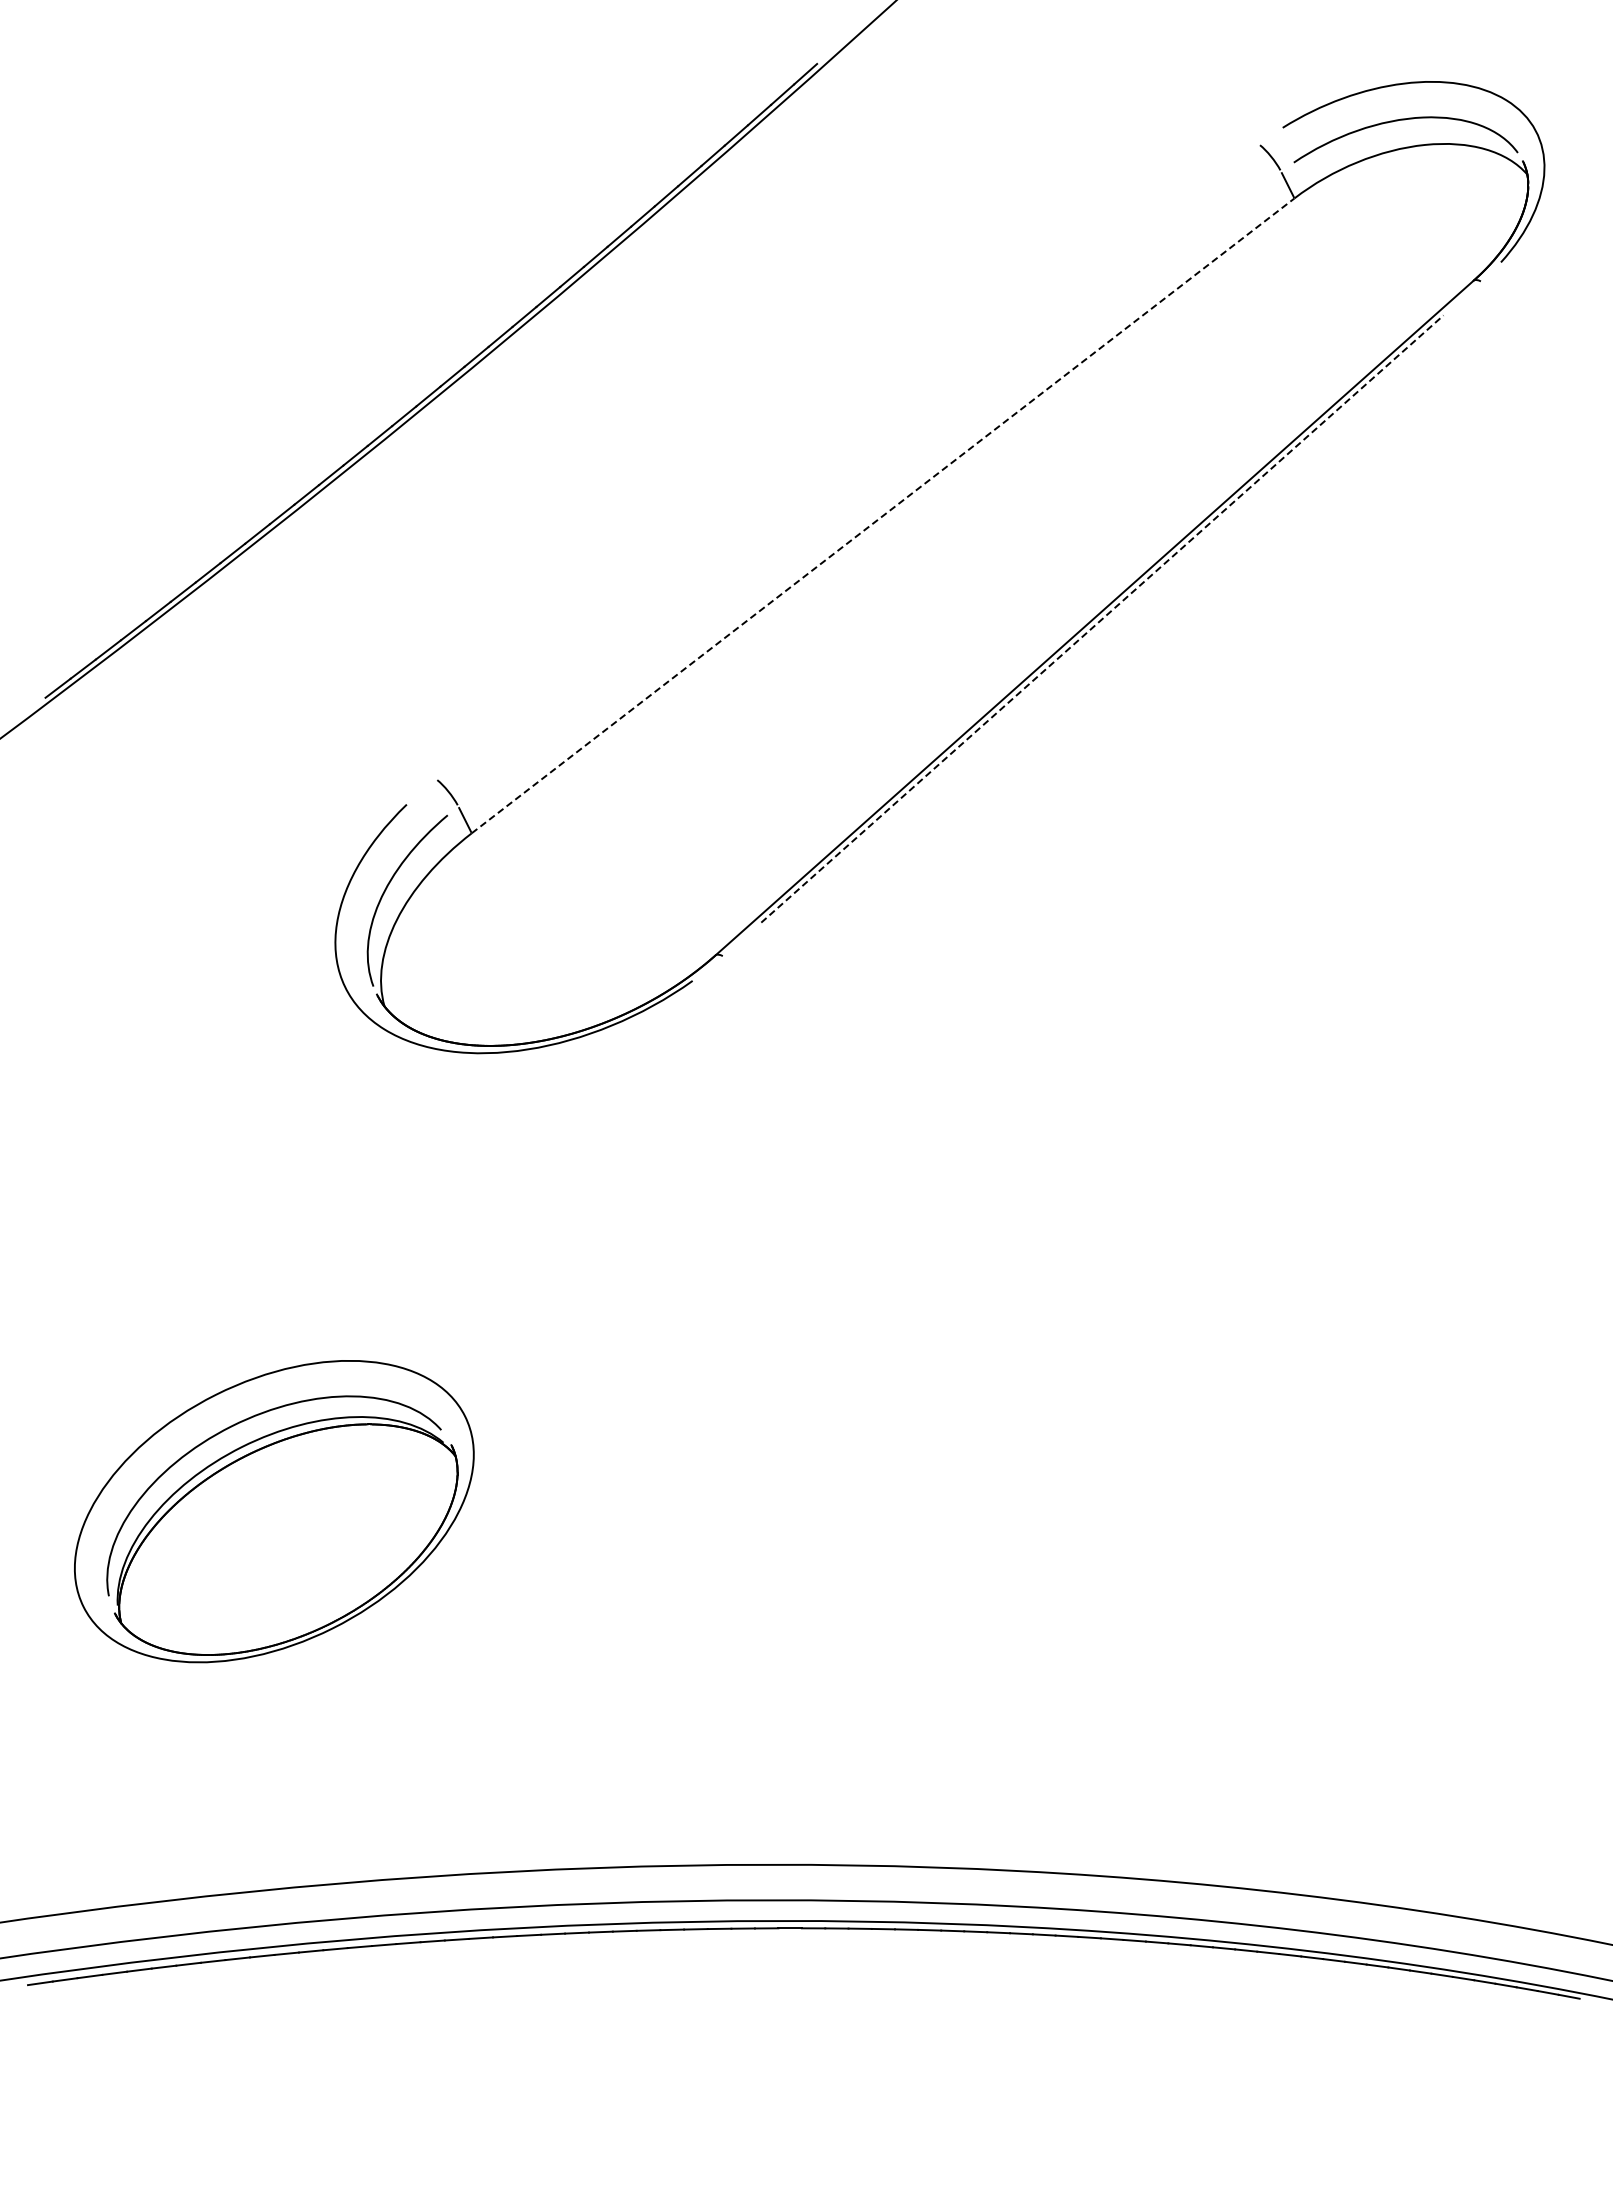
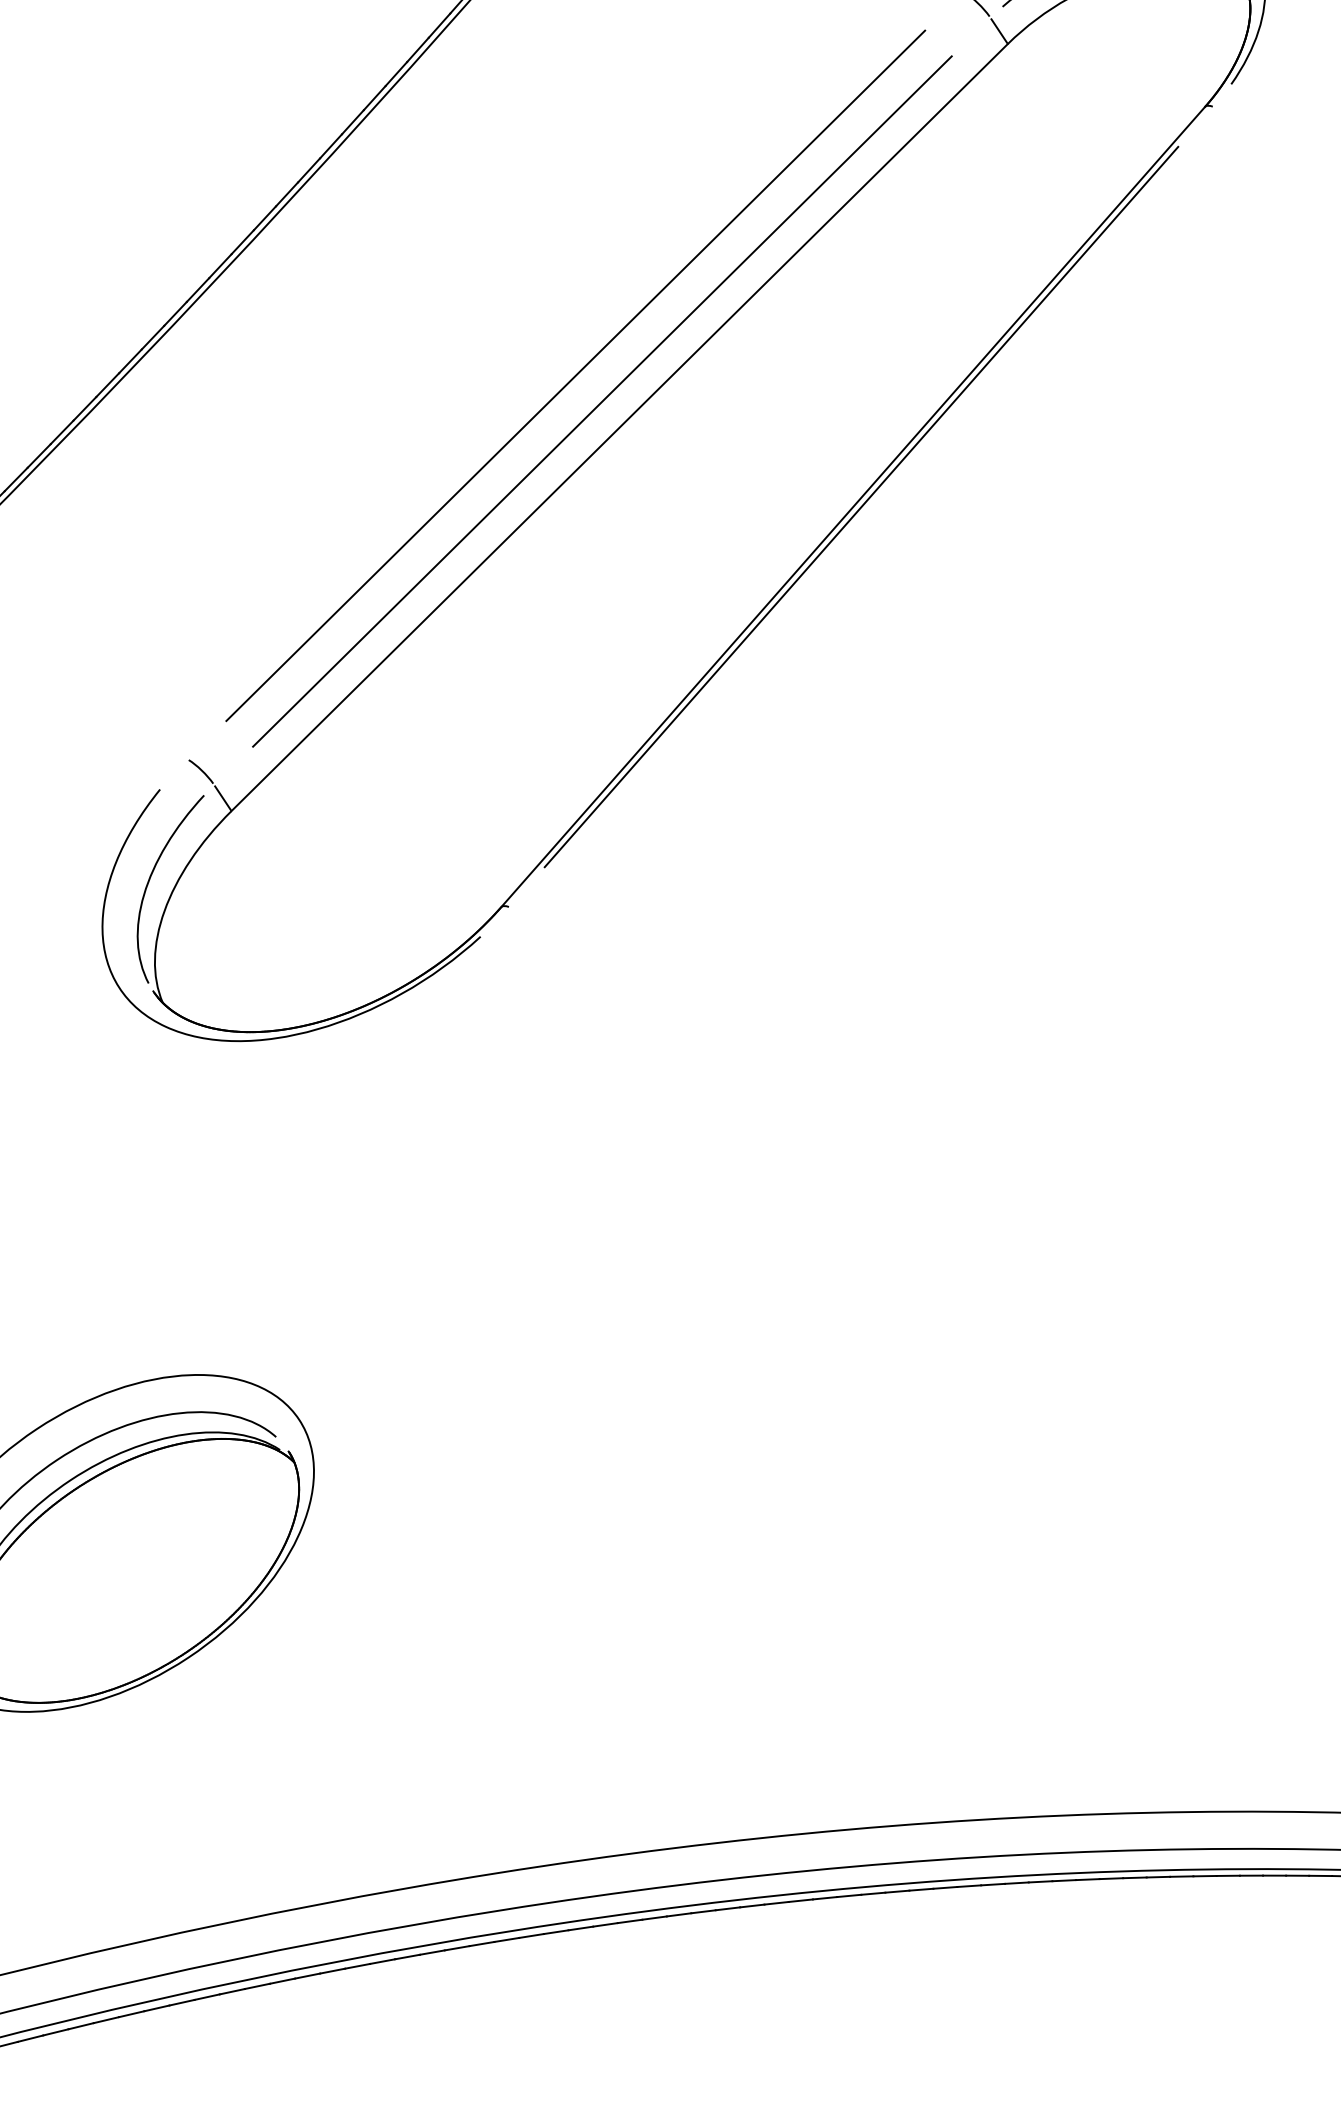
line: (847, 461) -> (575, 375), added
line: (869, 488) -> (601, 400), added
line: (883, 515) -> (620, 427), dashed -> solid
line: (1102, 619) -> (861, 507), dashed -> solid

